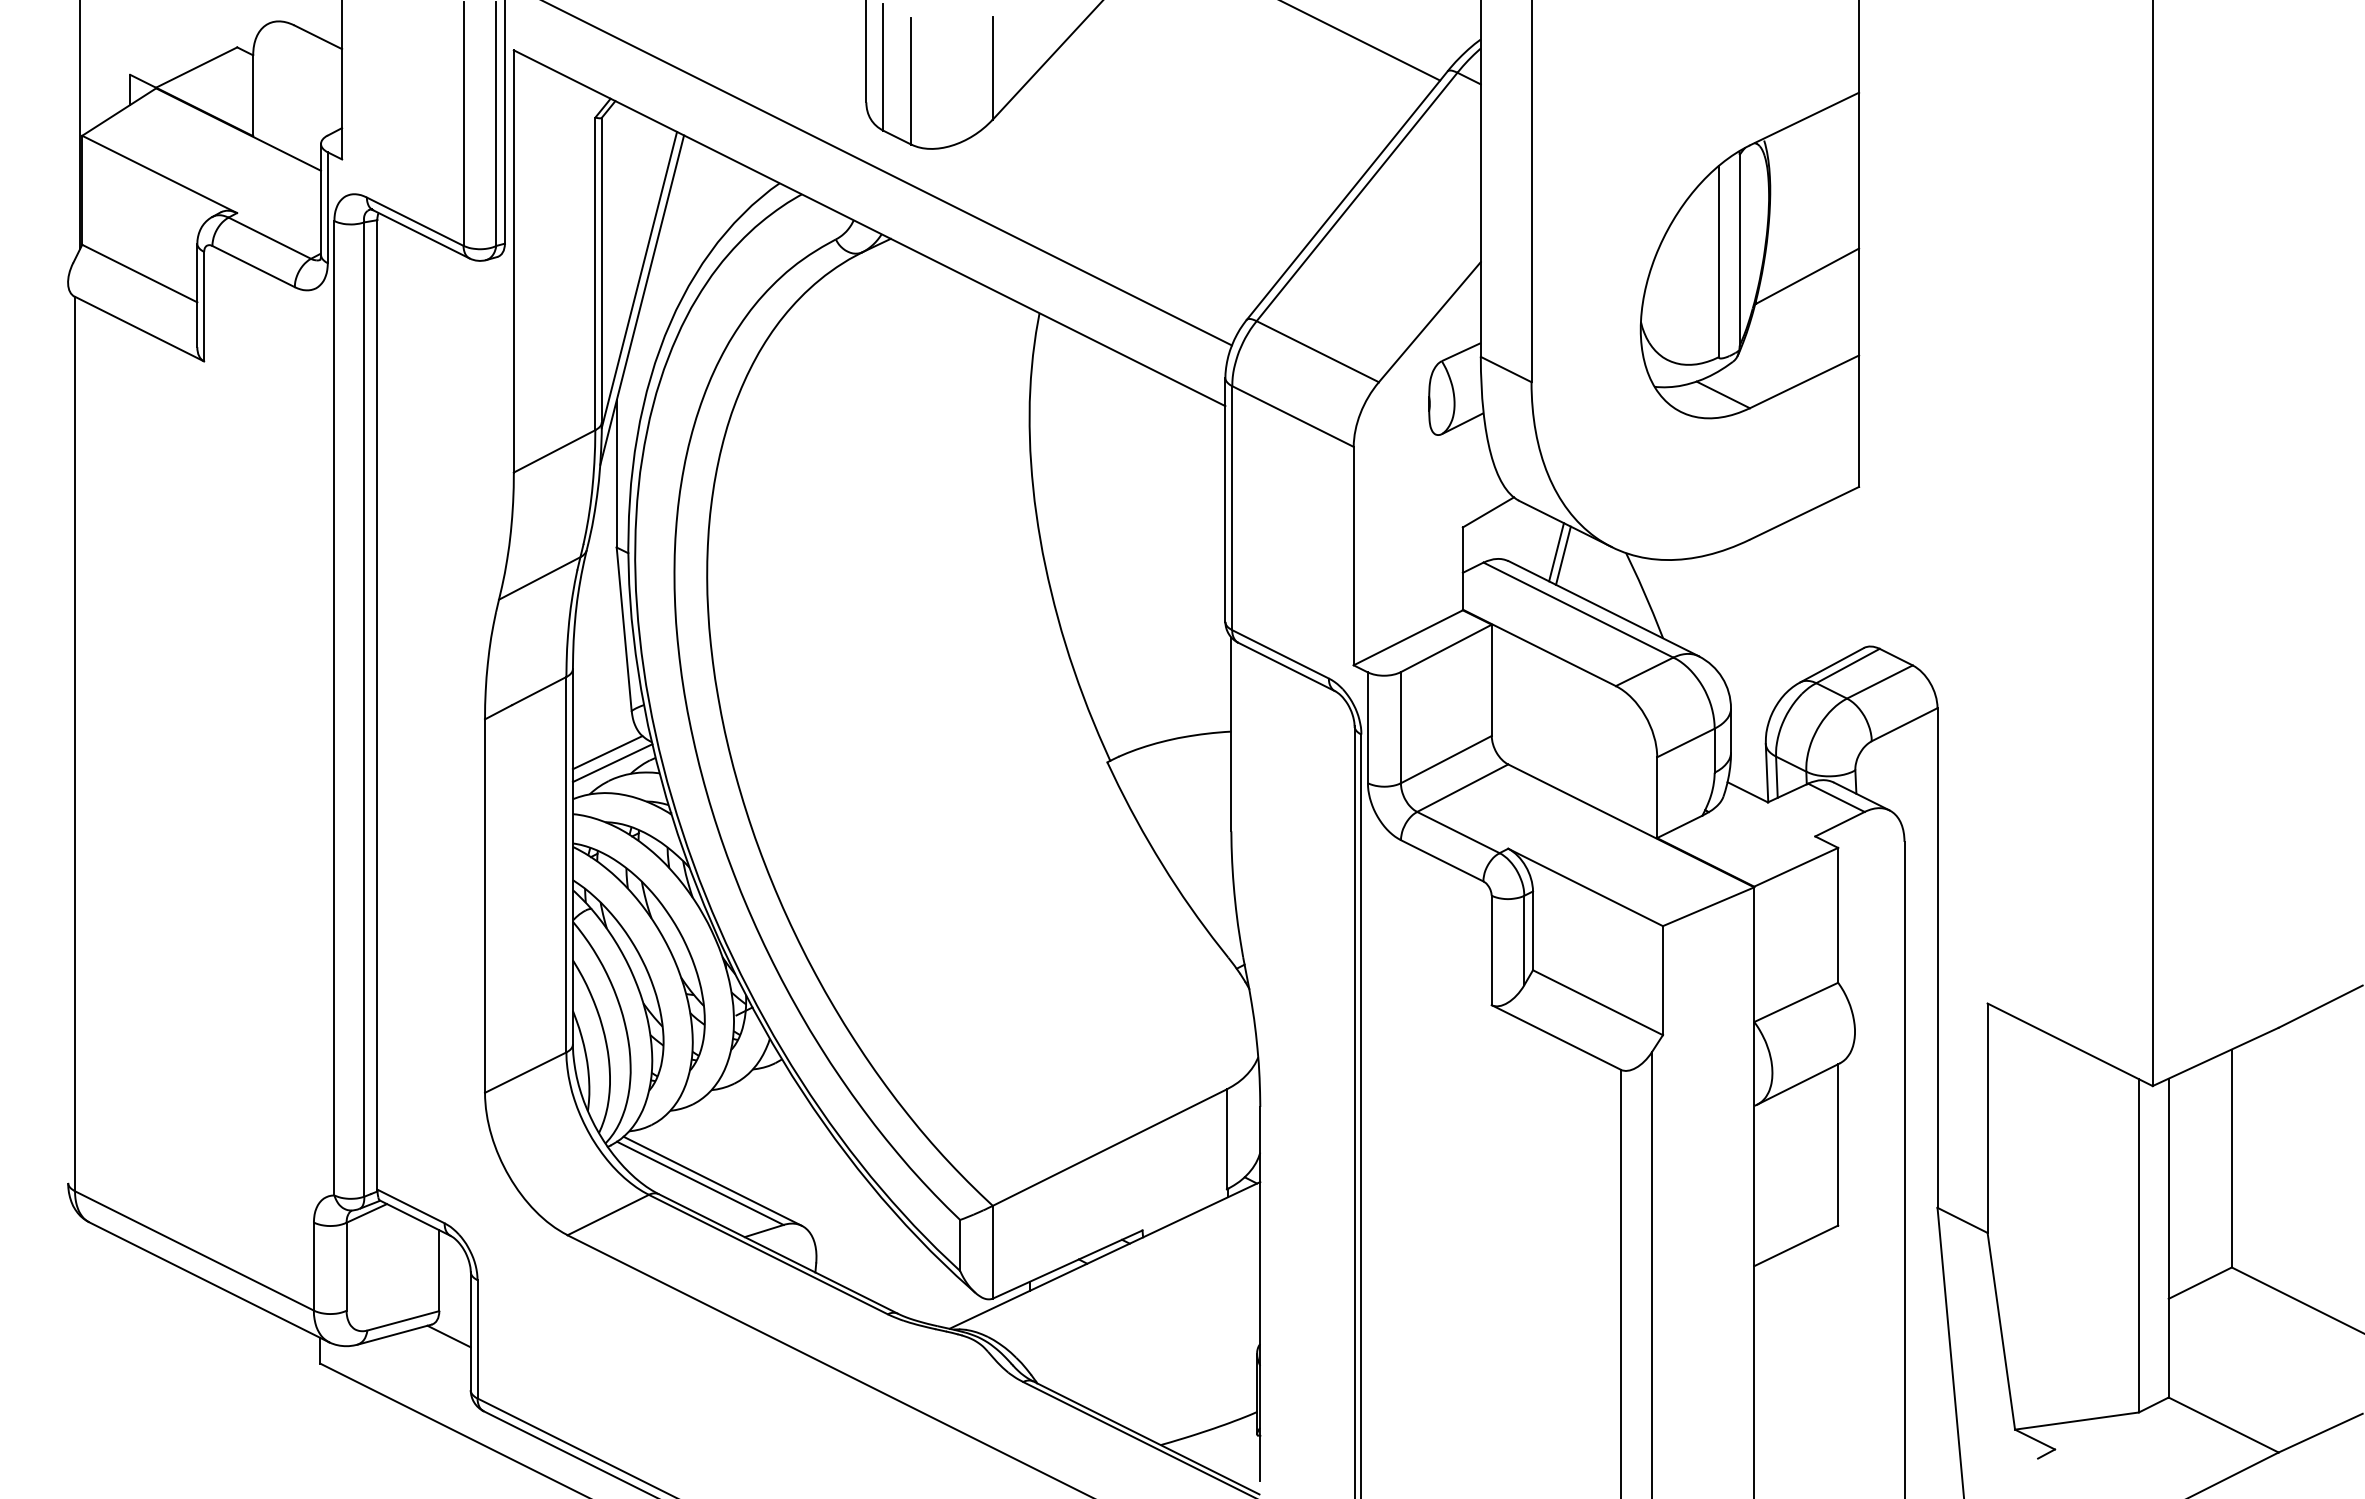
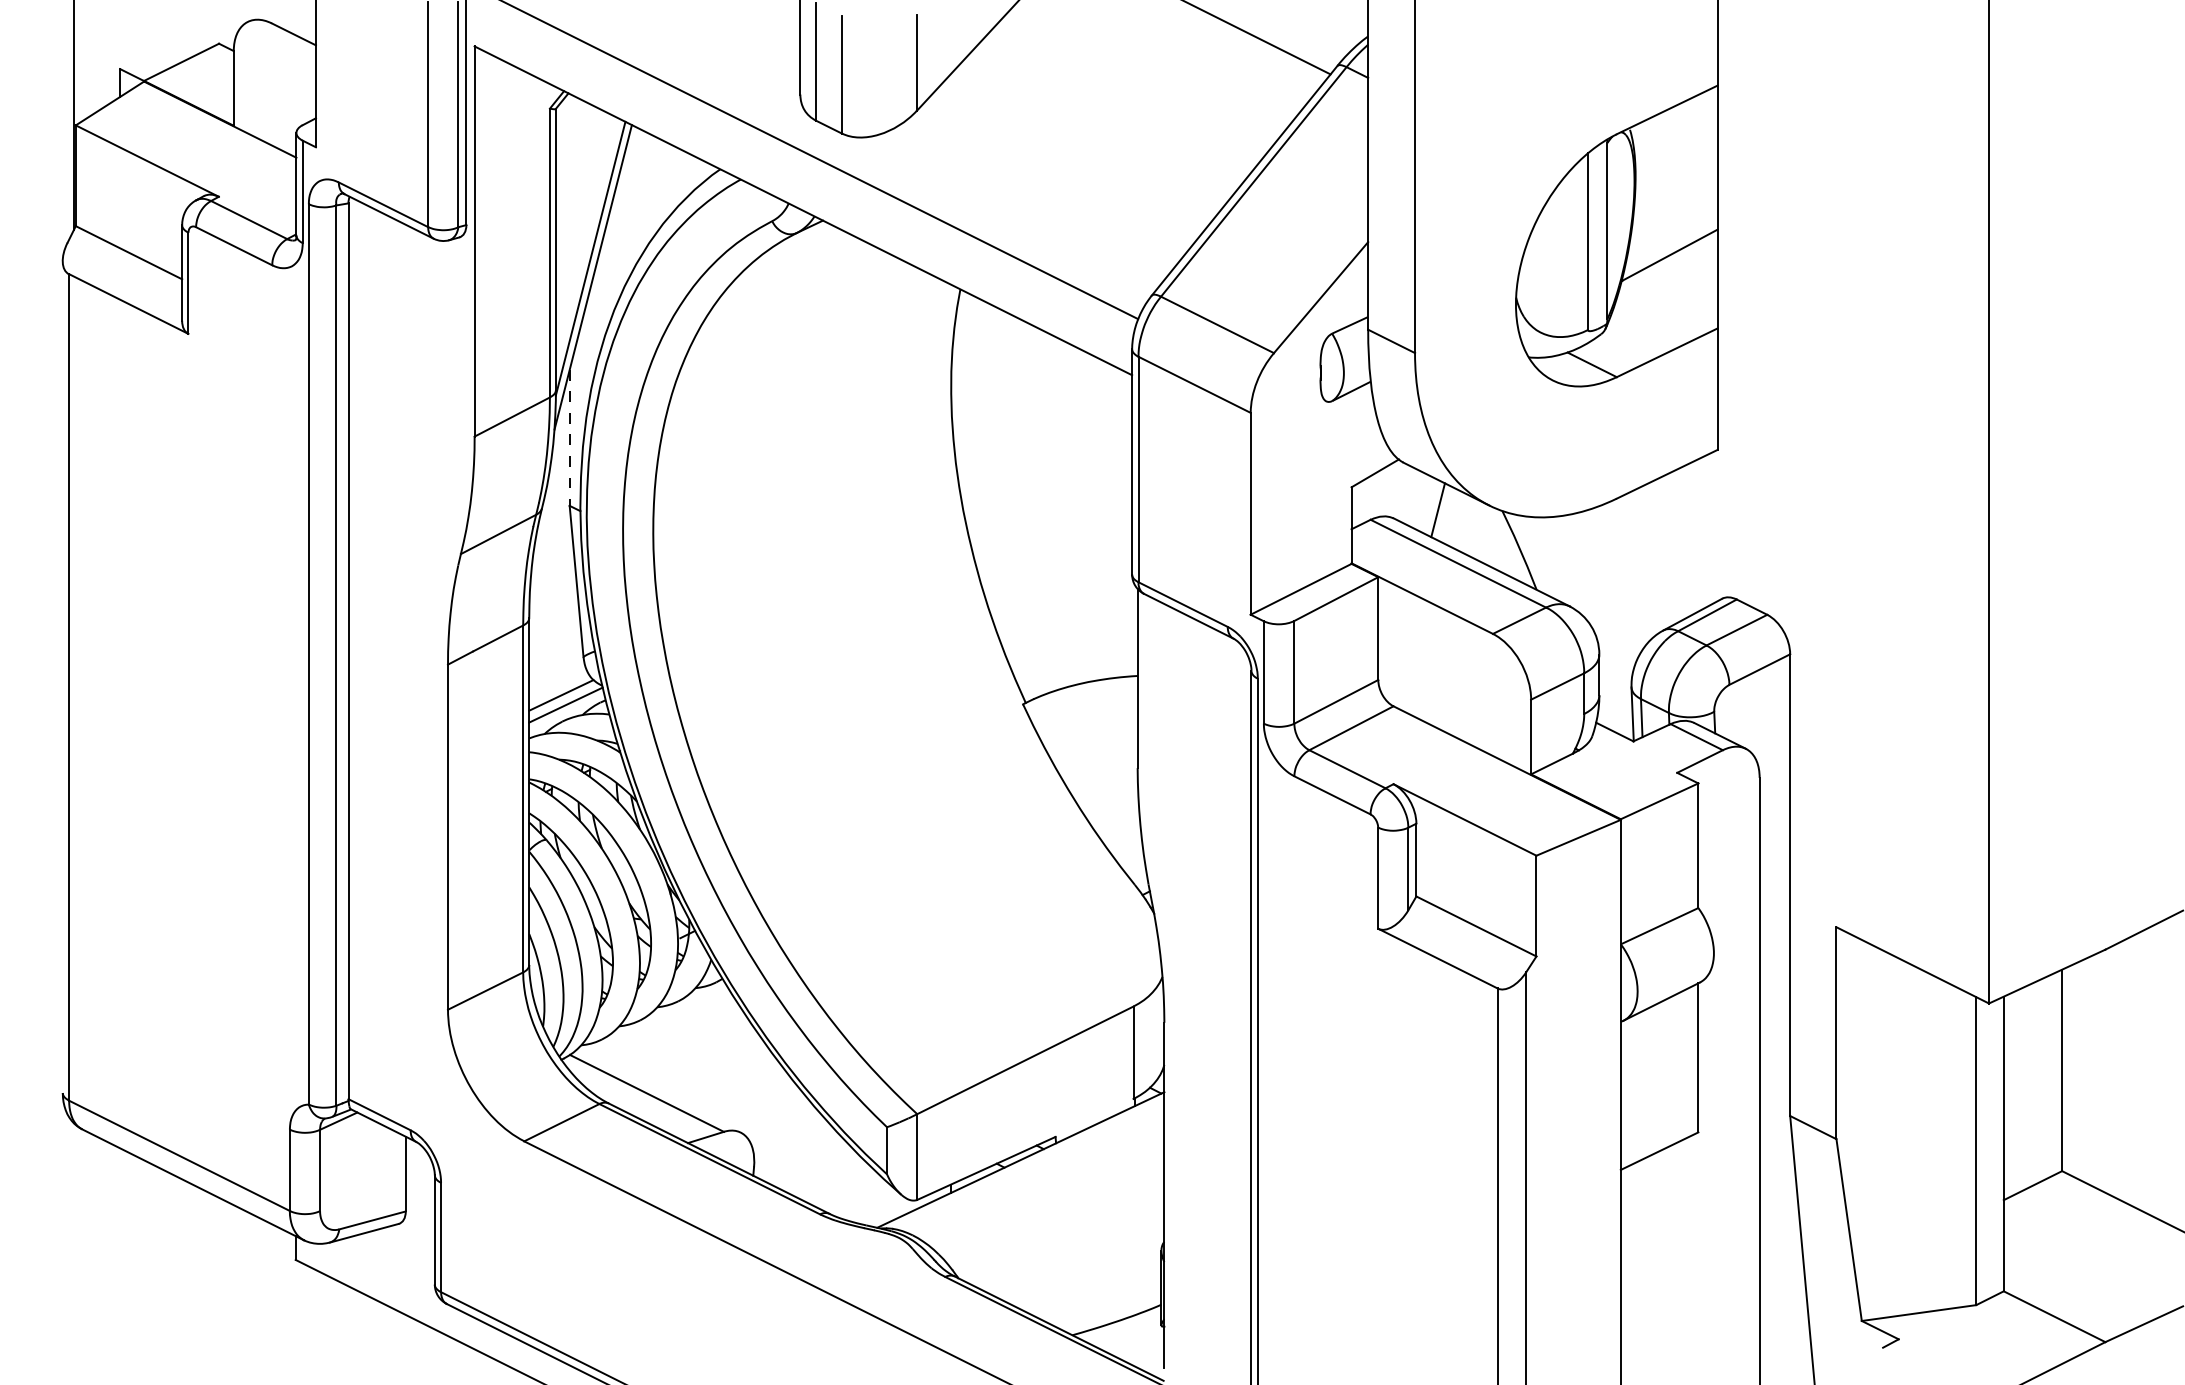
line: (616, 474) -> (569, 438), solid -> dashed
line: (1563, 555) -> (1444, 513), removed
line: (712, 1181) -> (658, 1091), removed
line: (448, 1336) -> (414, 1234), removed

